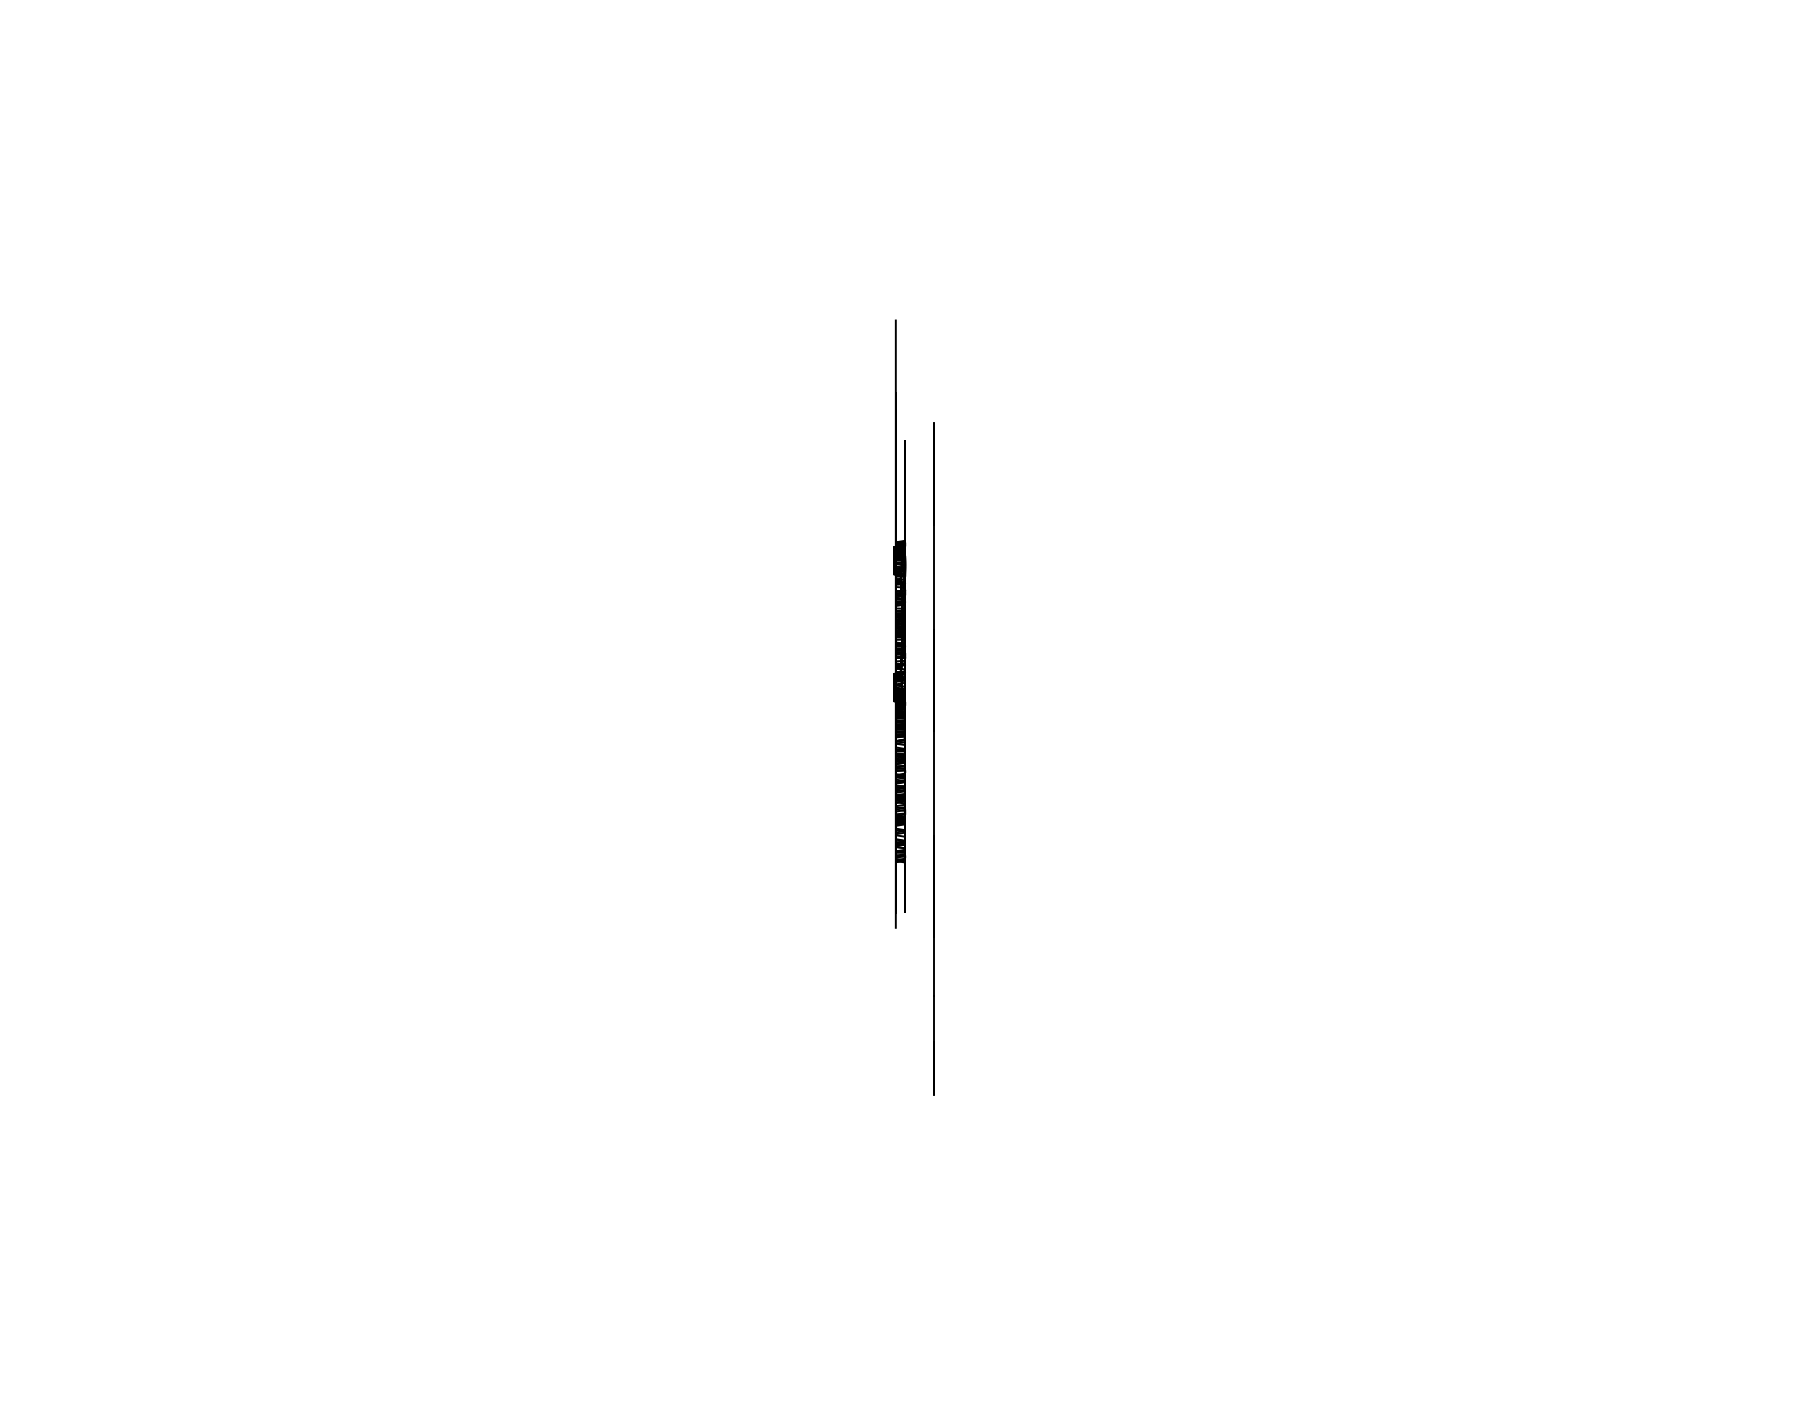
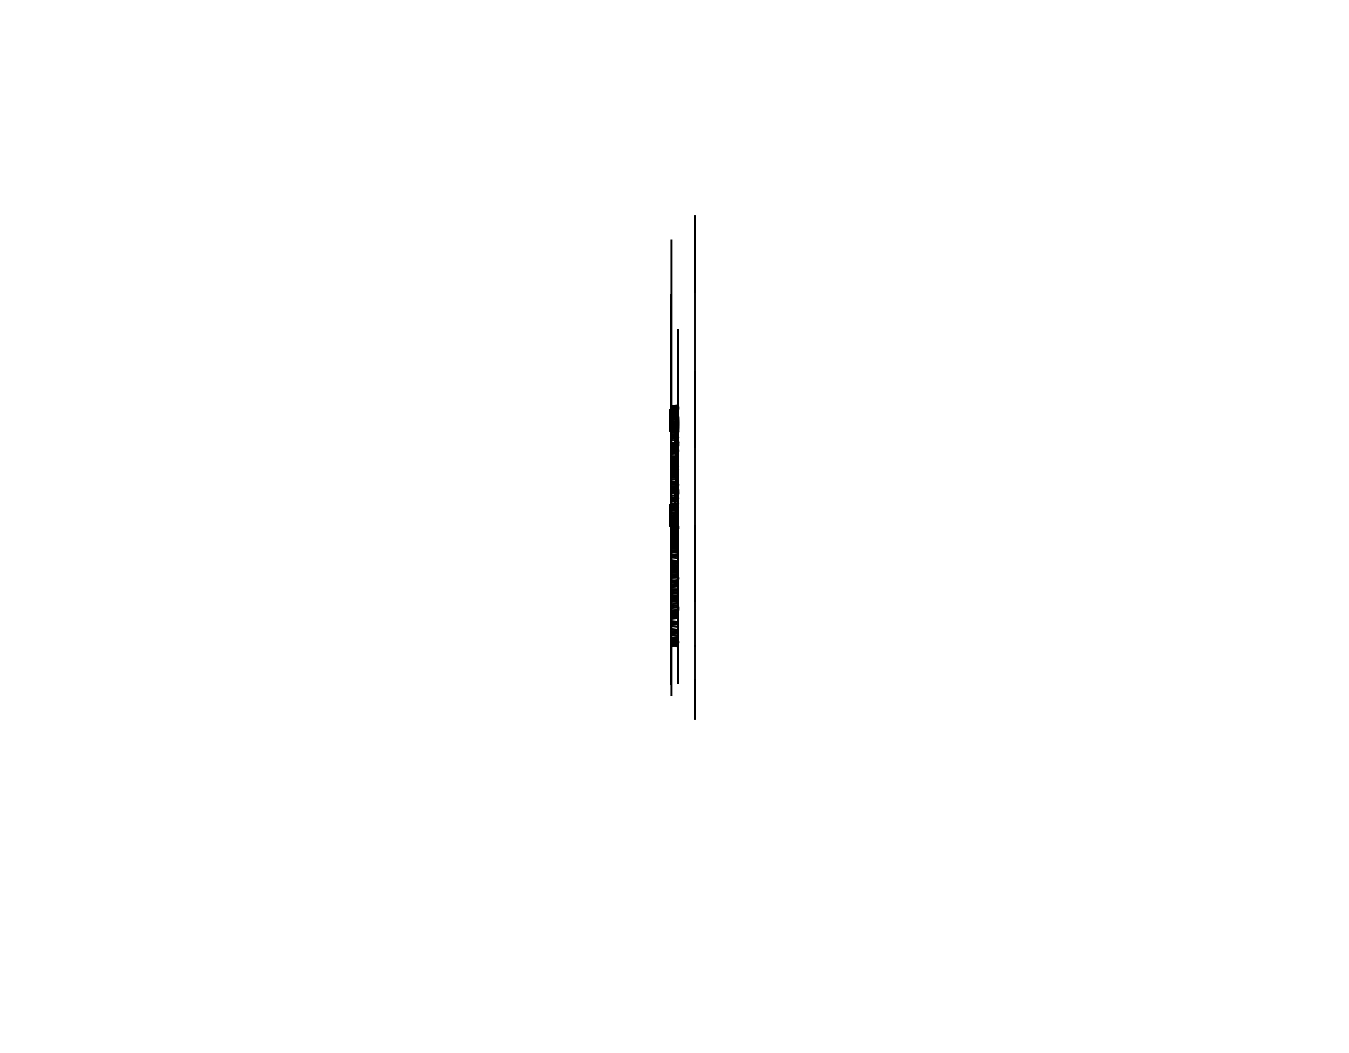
line: (933, 758) -> (694, 467), moved

